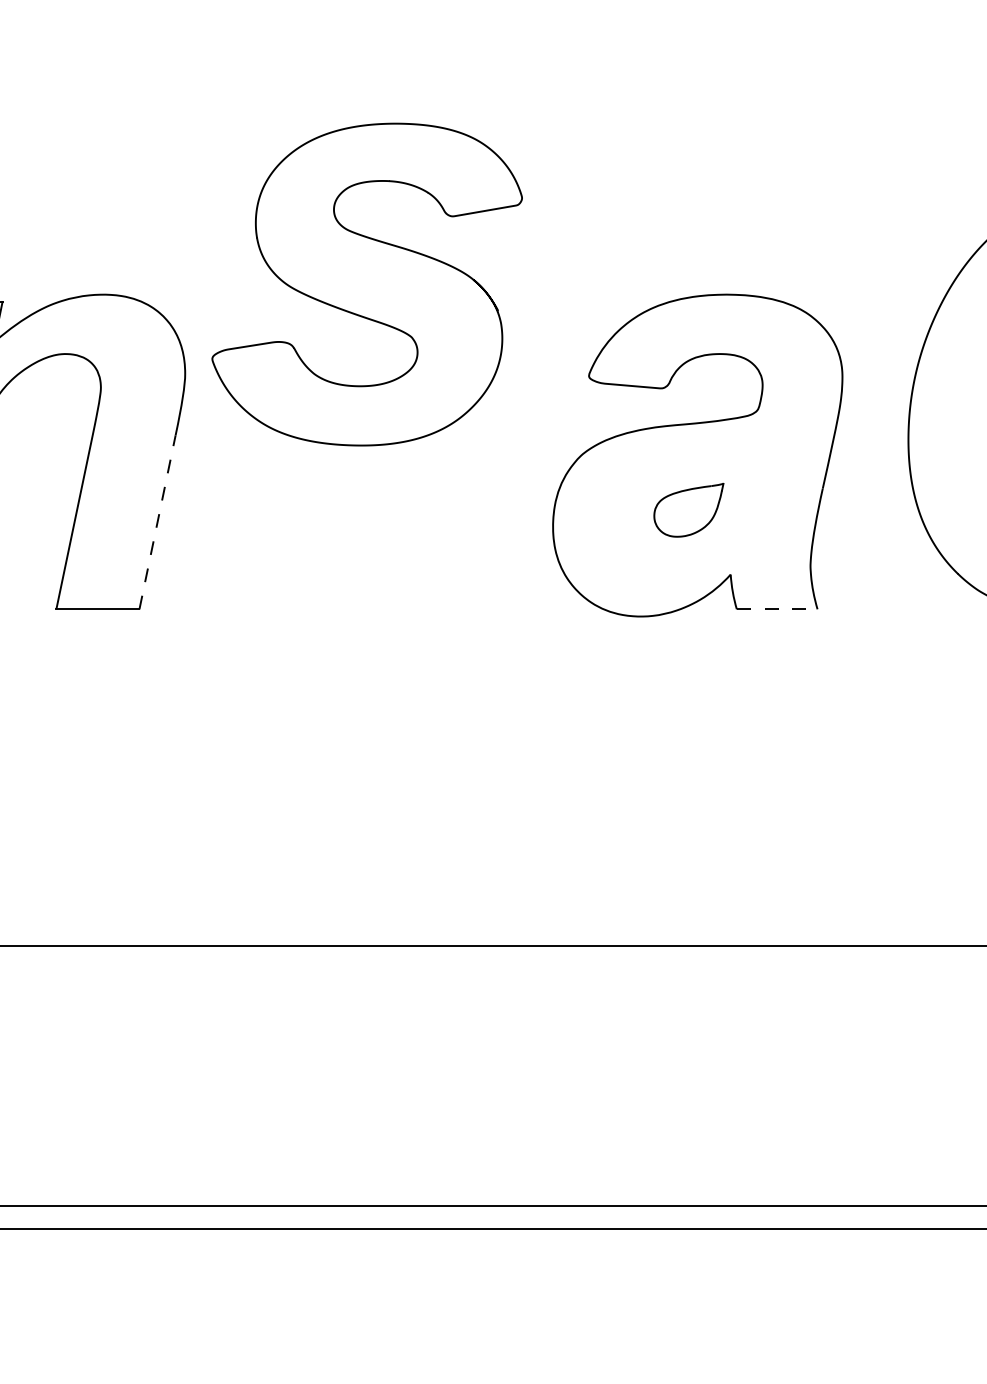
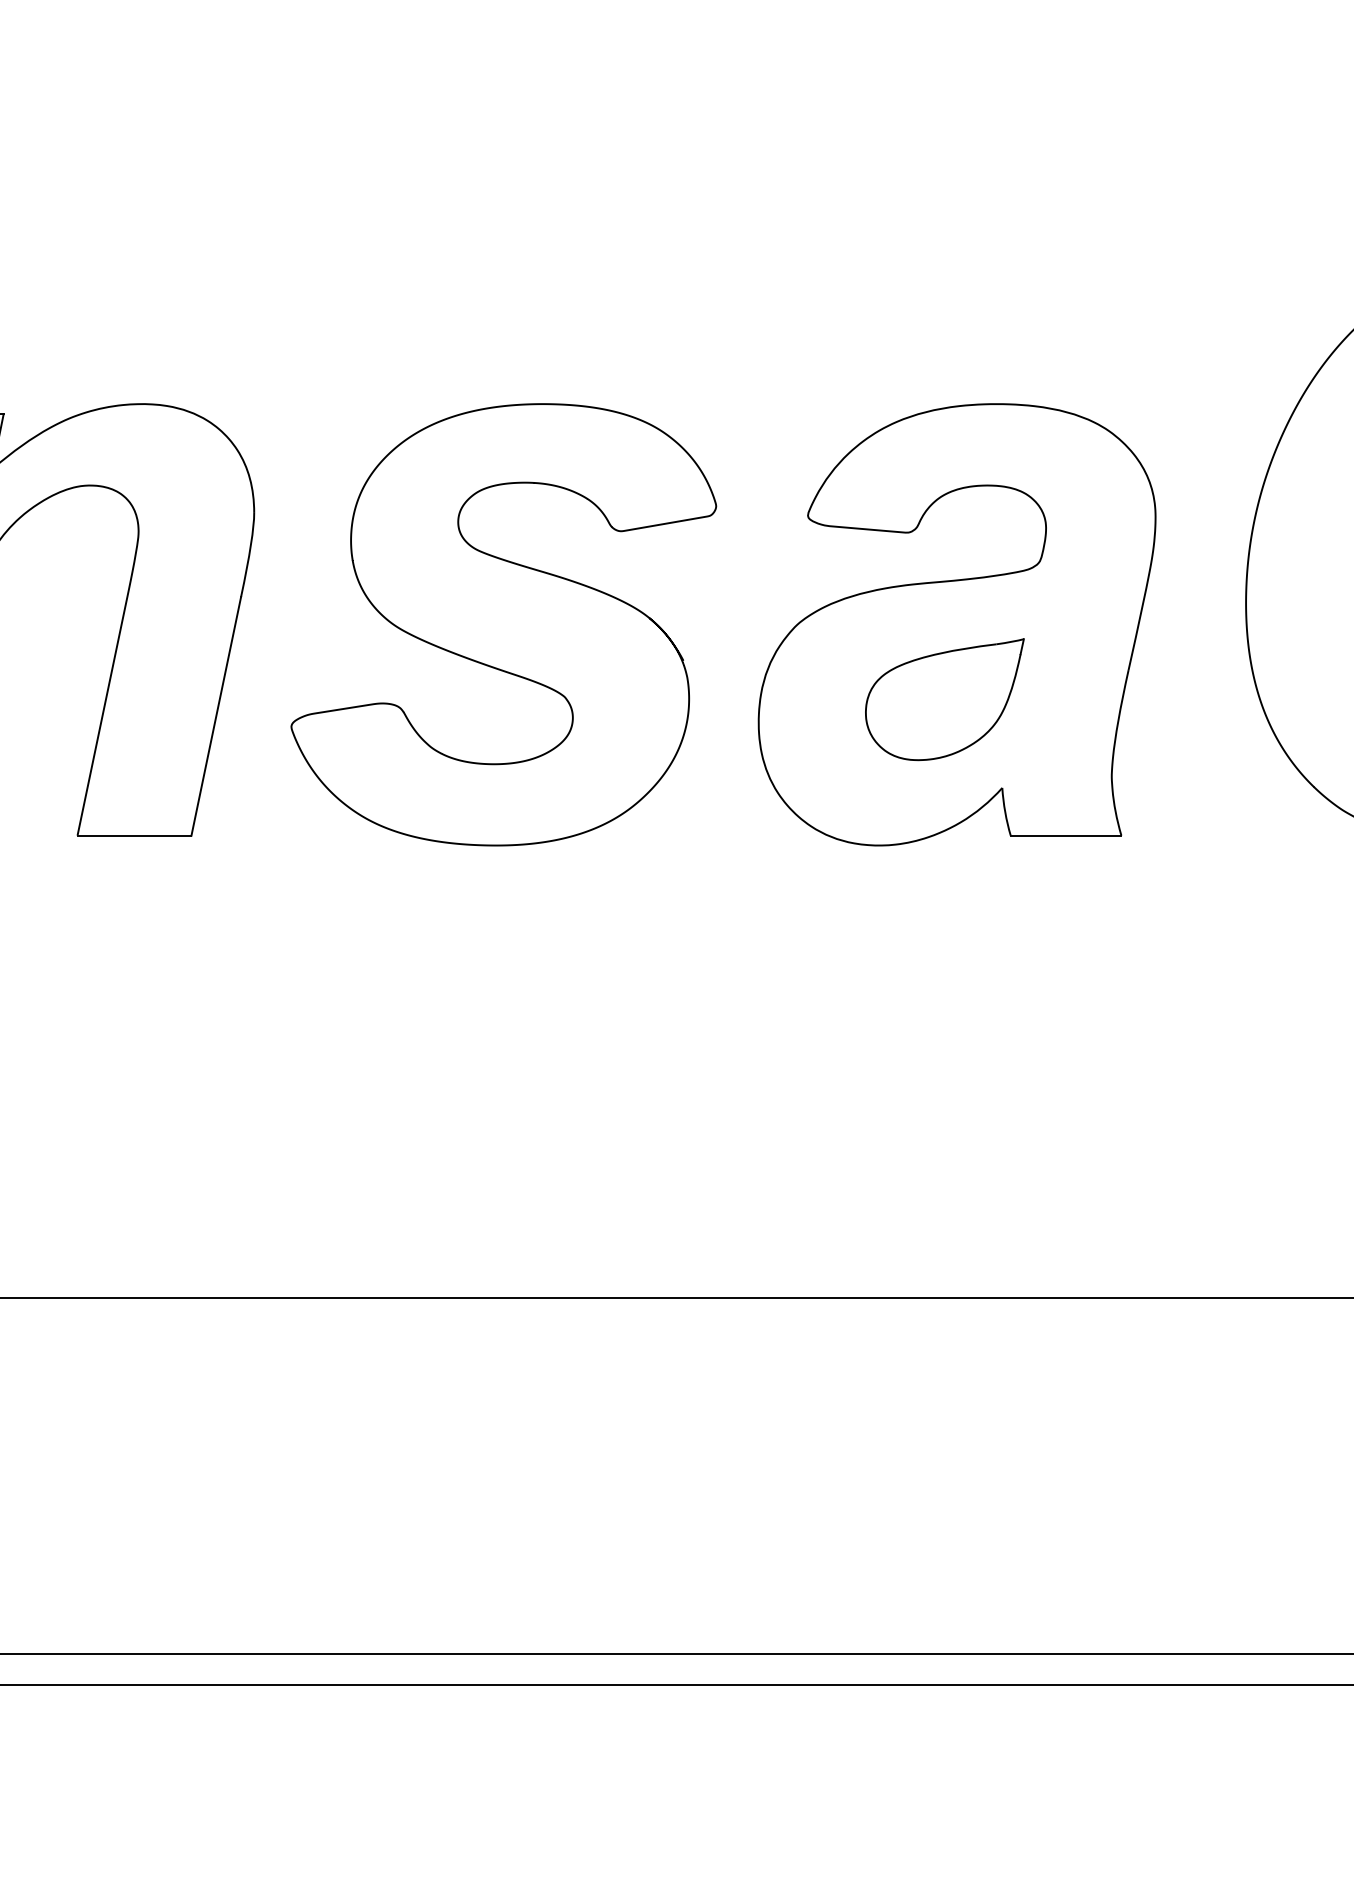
part: (366, 284) -> (502, 624), moved
part: (688, 510) -> (944, 700), size x1.67
line: (157, 522) -> (216, 716), dashed -> solid
line: (777, 609) -> (1066, 835), dashed -> solid

